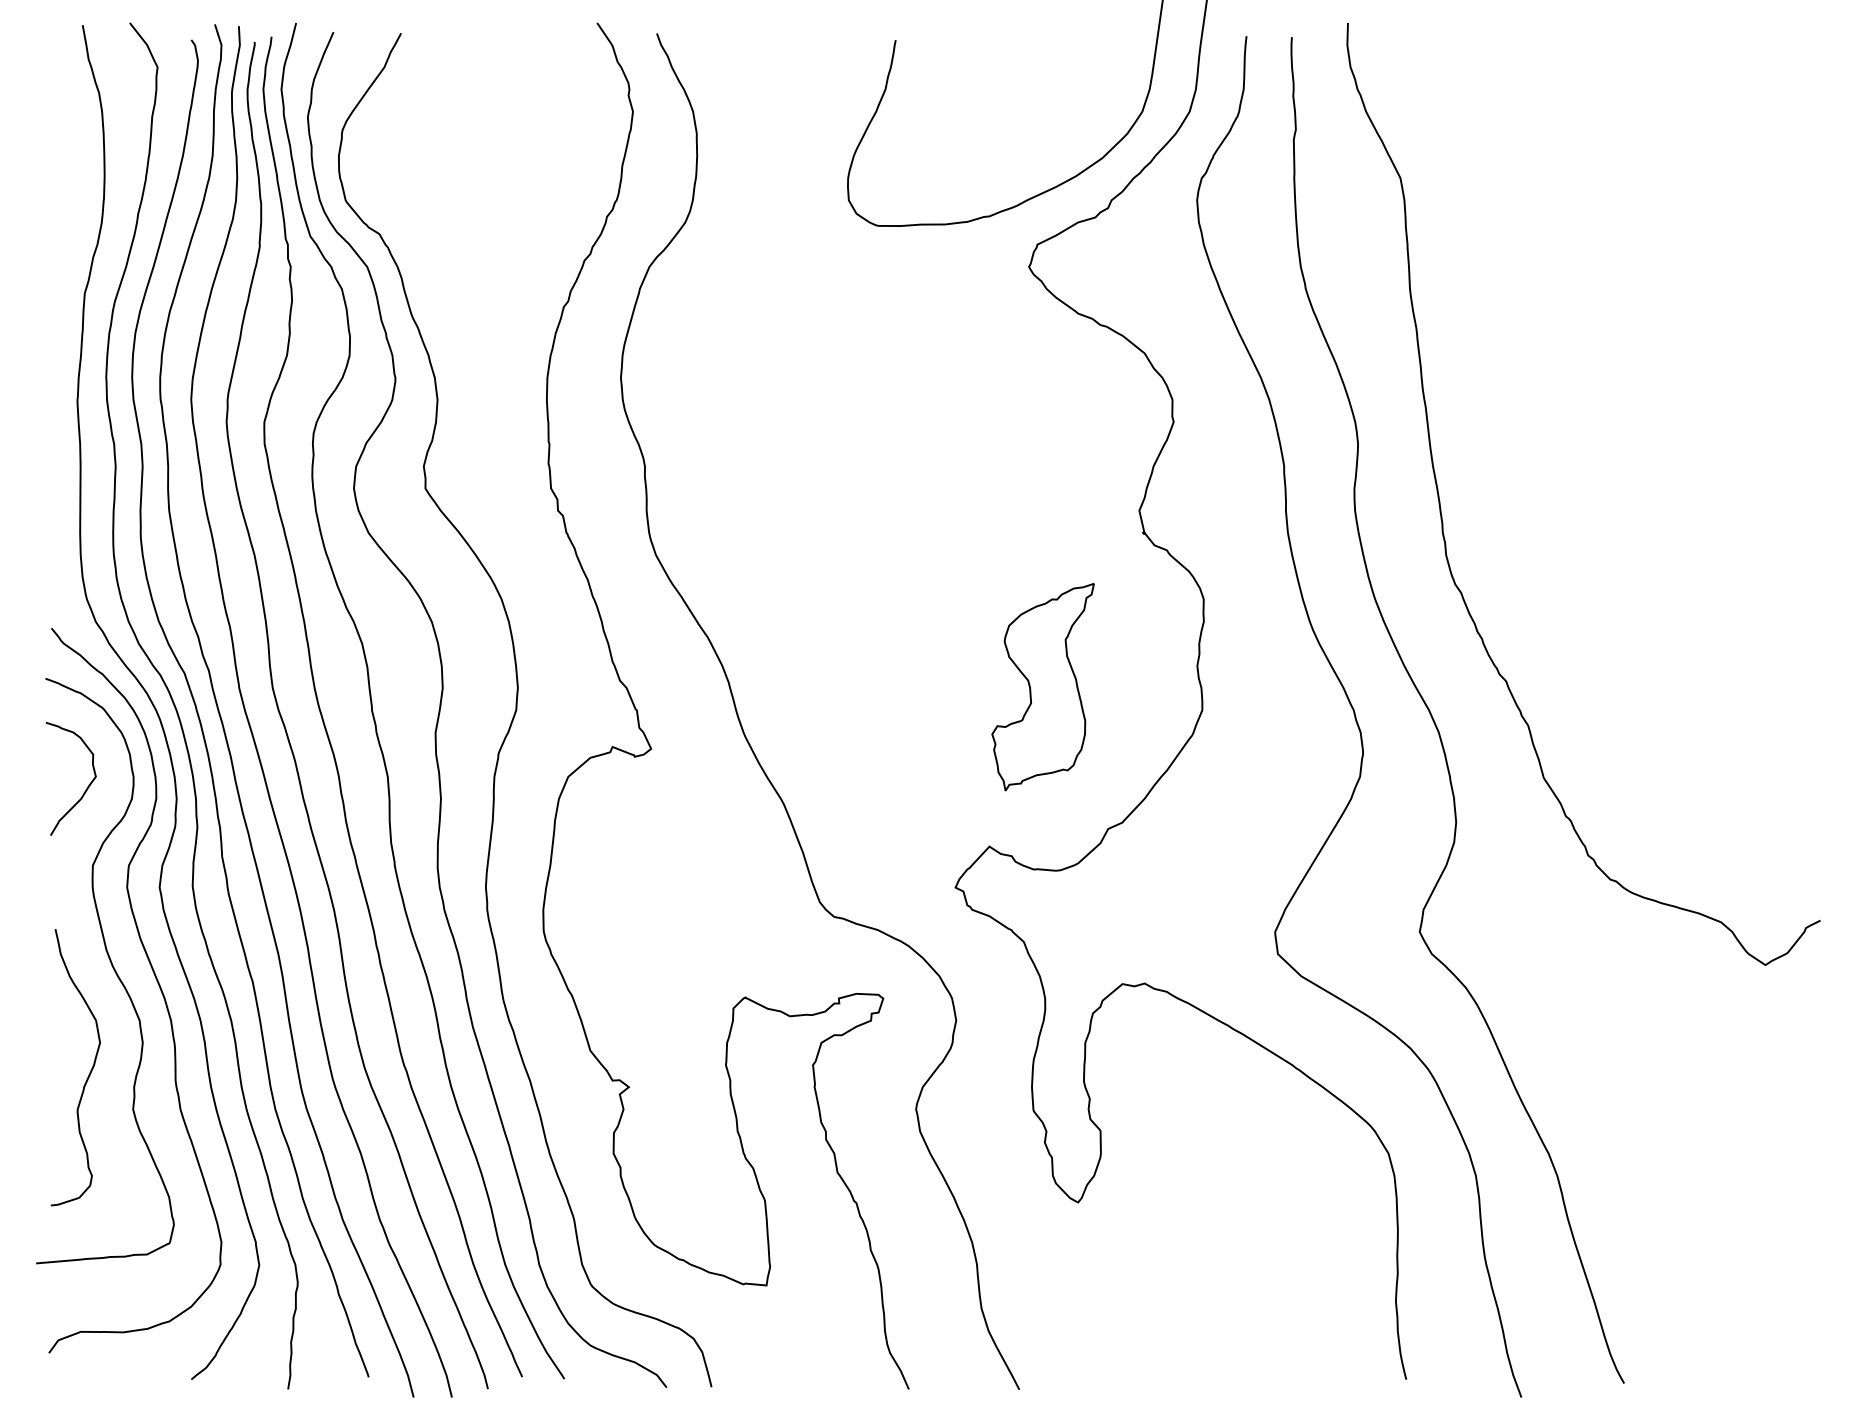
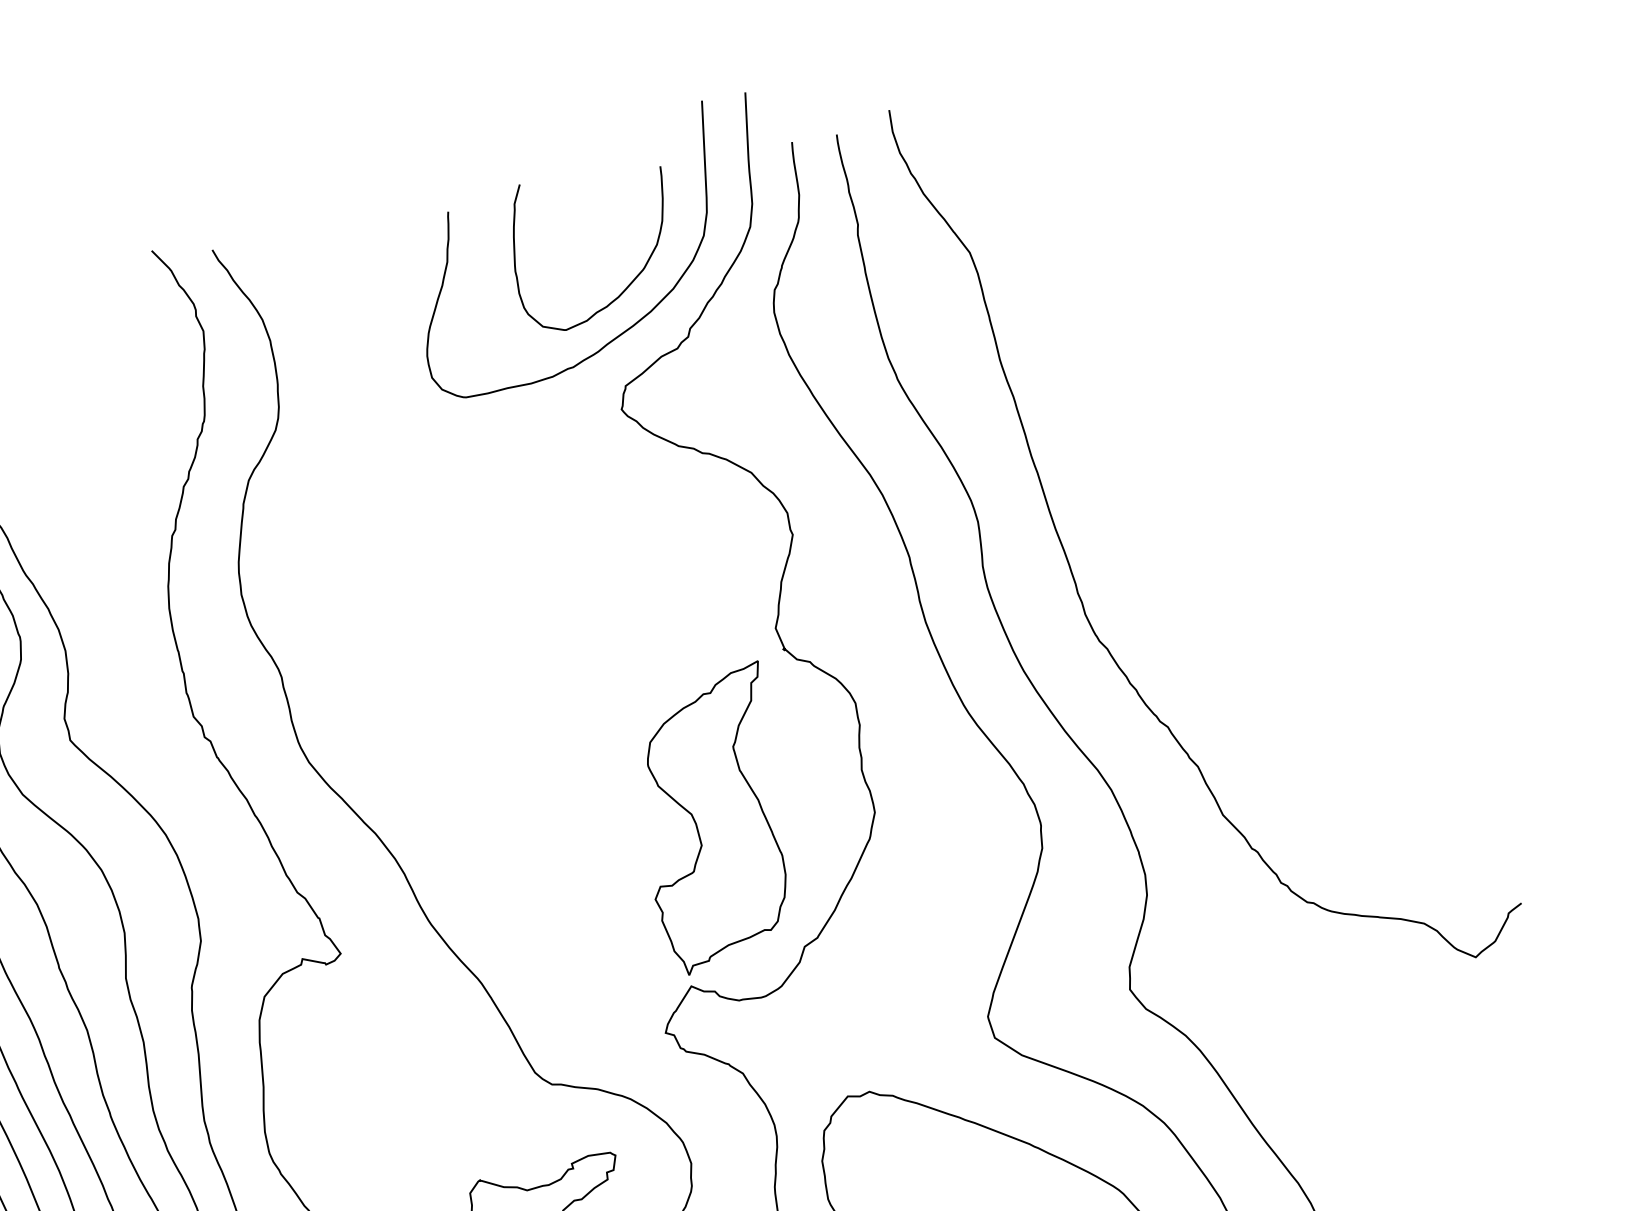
curve: (1065, 140) -> (633, 278), added
part: (1042, 686) -> (713, 819), size x1.43

